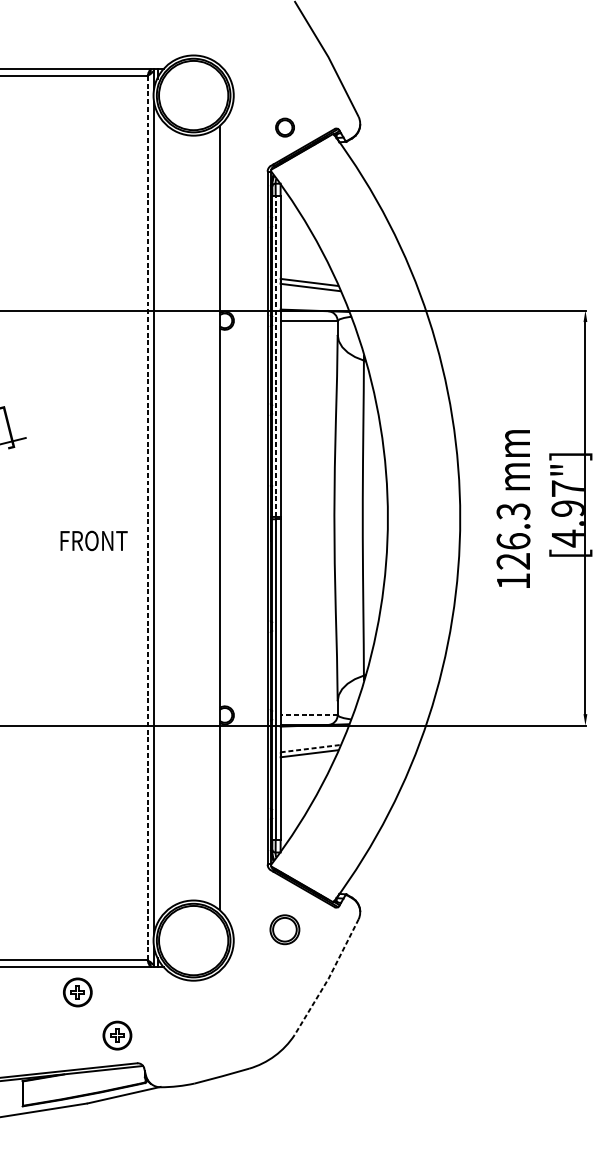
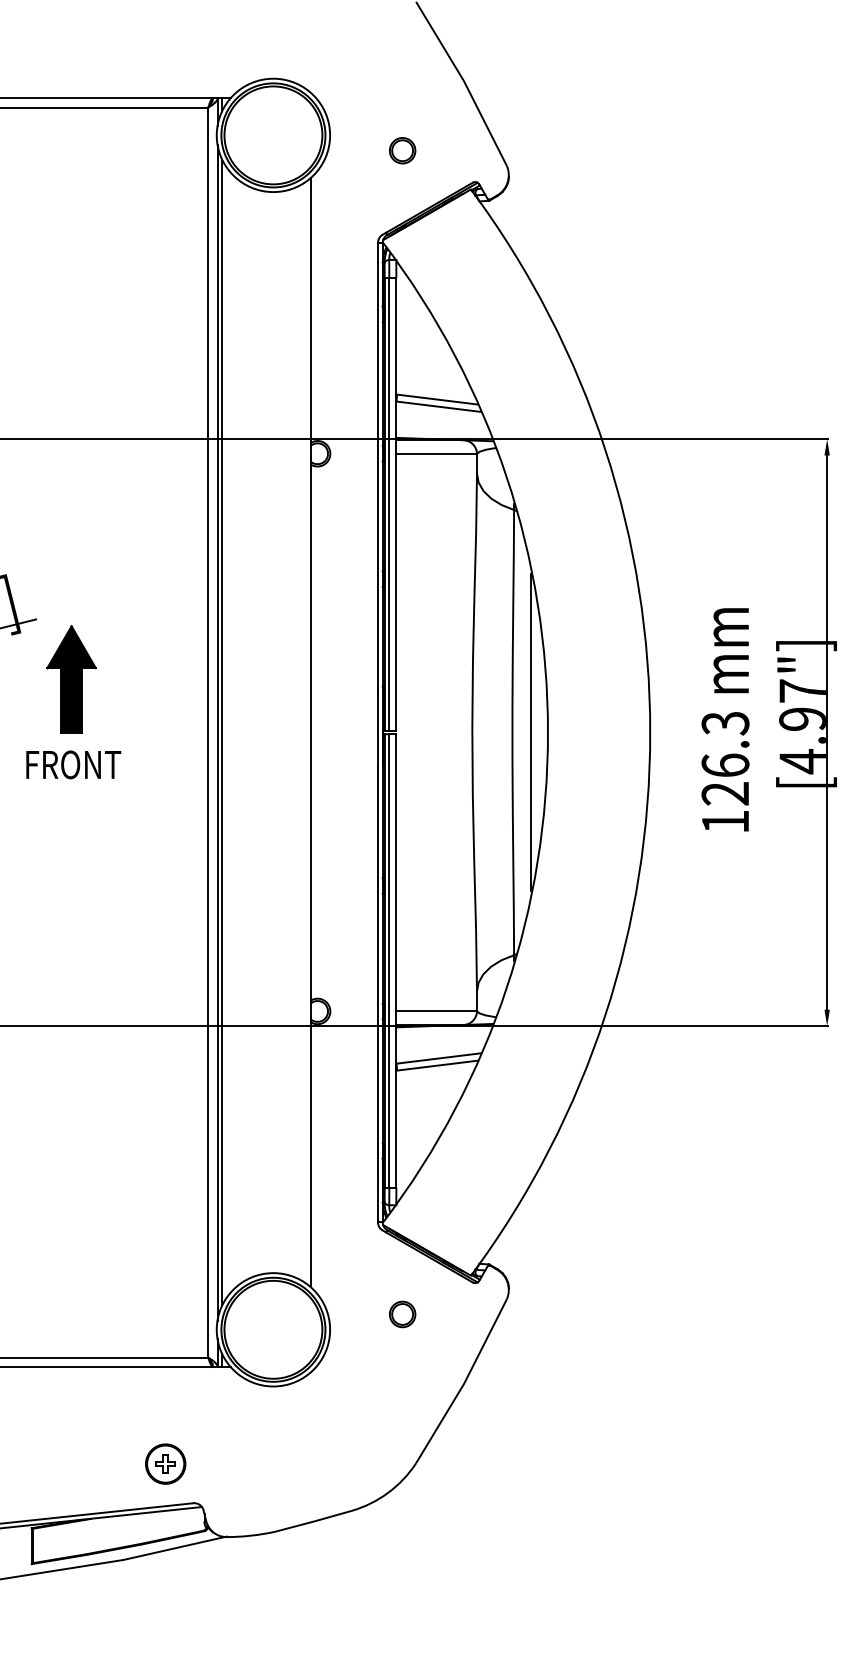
part: (284, 127) -> (402, 150), moved
line: (275, 356) -> (389, 504), dashed -> solid
part: (50, 480) -> (71, 679), added
line: (147, 518) -> (208, 733), dashed -> solid
line: (157, 518) -> (222, 732), added
line: (376, 518) -> (531, 732), added
text: (93, 540) -> (73, 764), moved
line: (309, 715) -> (436, 1011), dashed -> solid
line: (311, 748) -> (439, 1058), dashed -> solid
part: (284, 929) -> (402, 1314), size x0.62
line: (328, 978) -> (464, 1383), dashed -> solid
part: (77, 992) -> (109, 1402), removed

